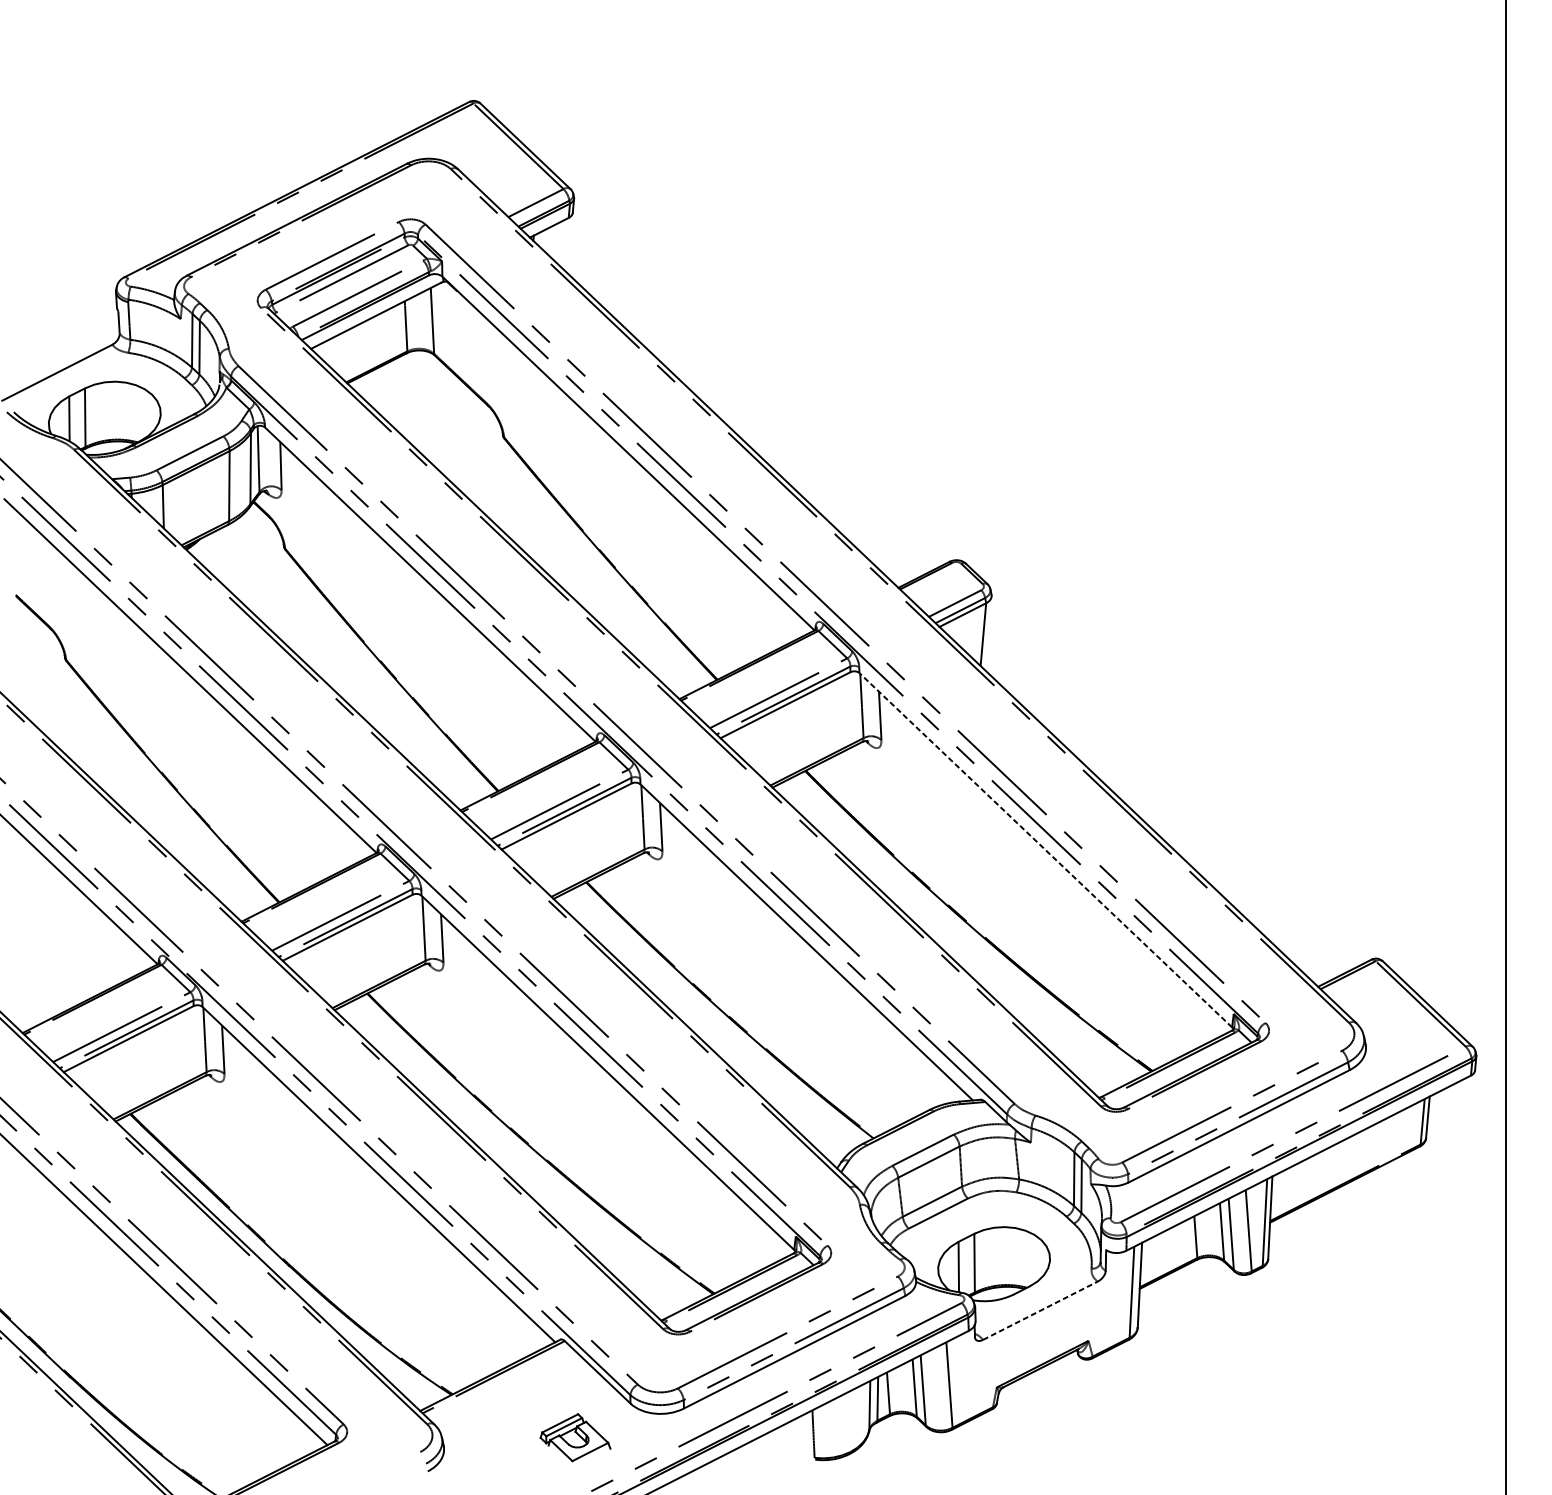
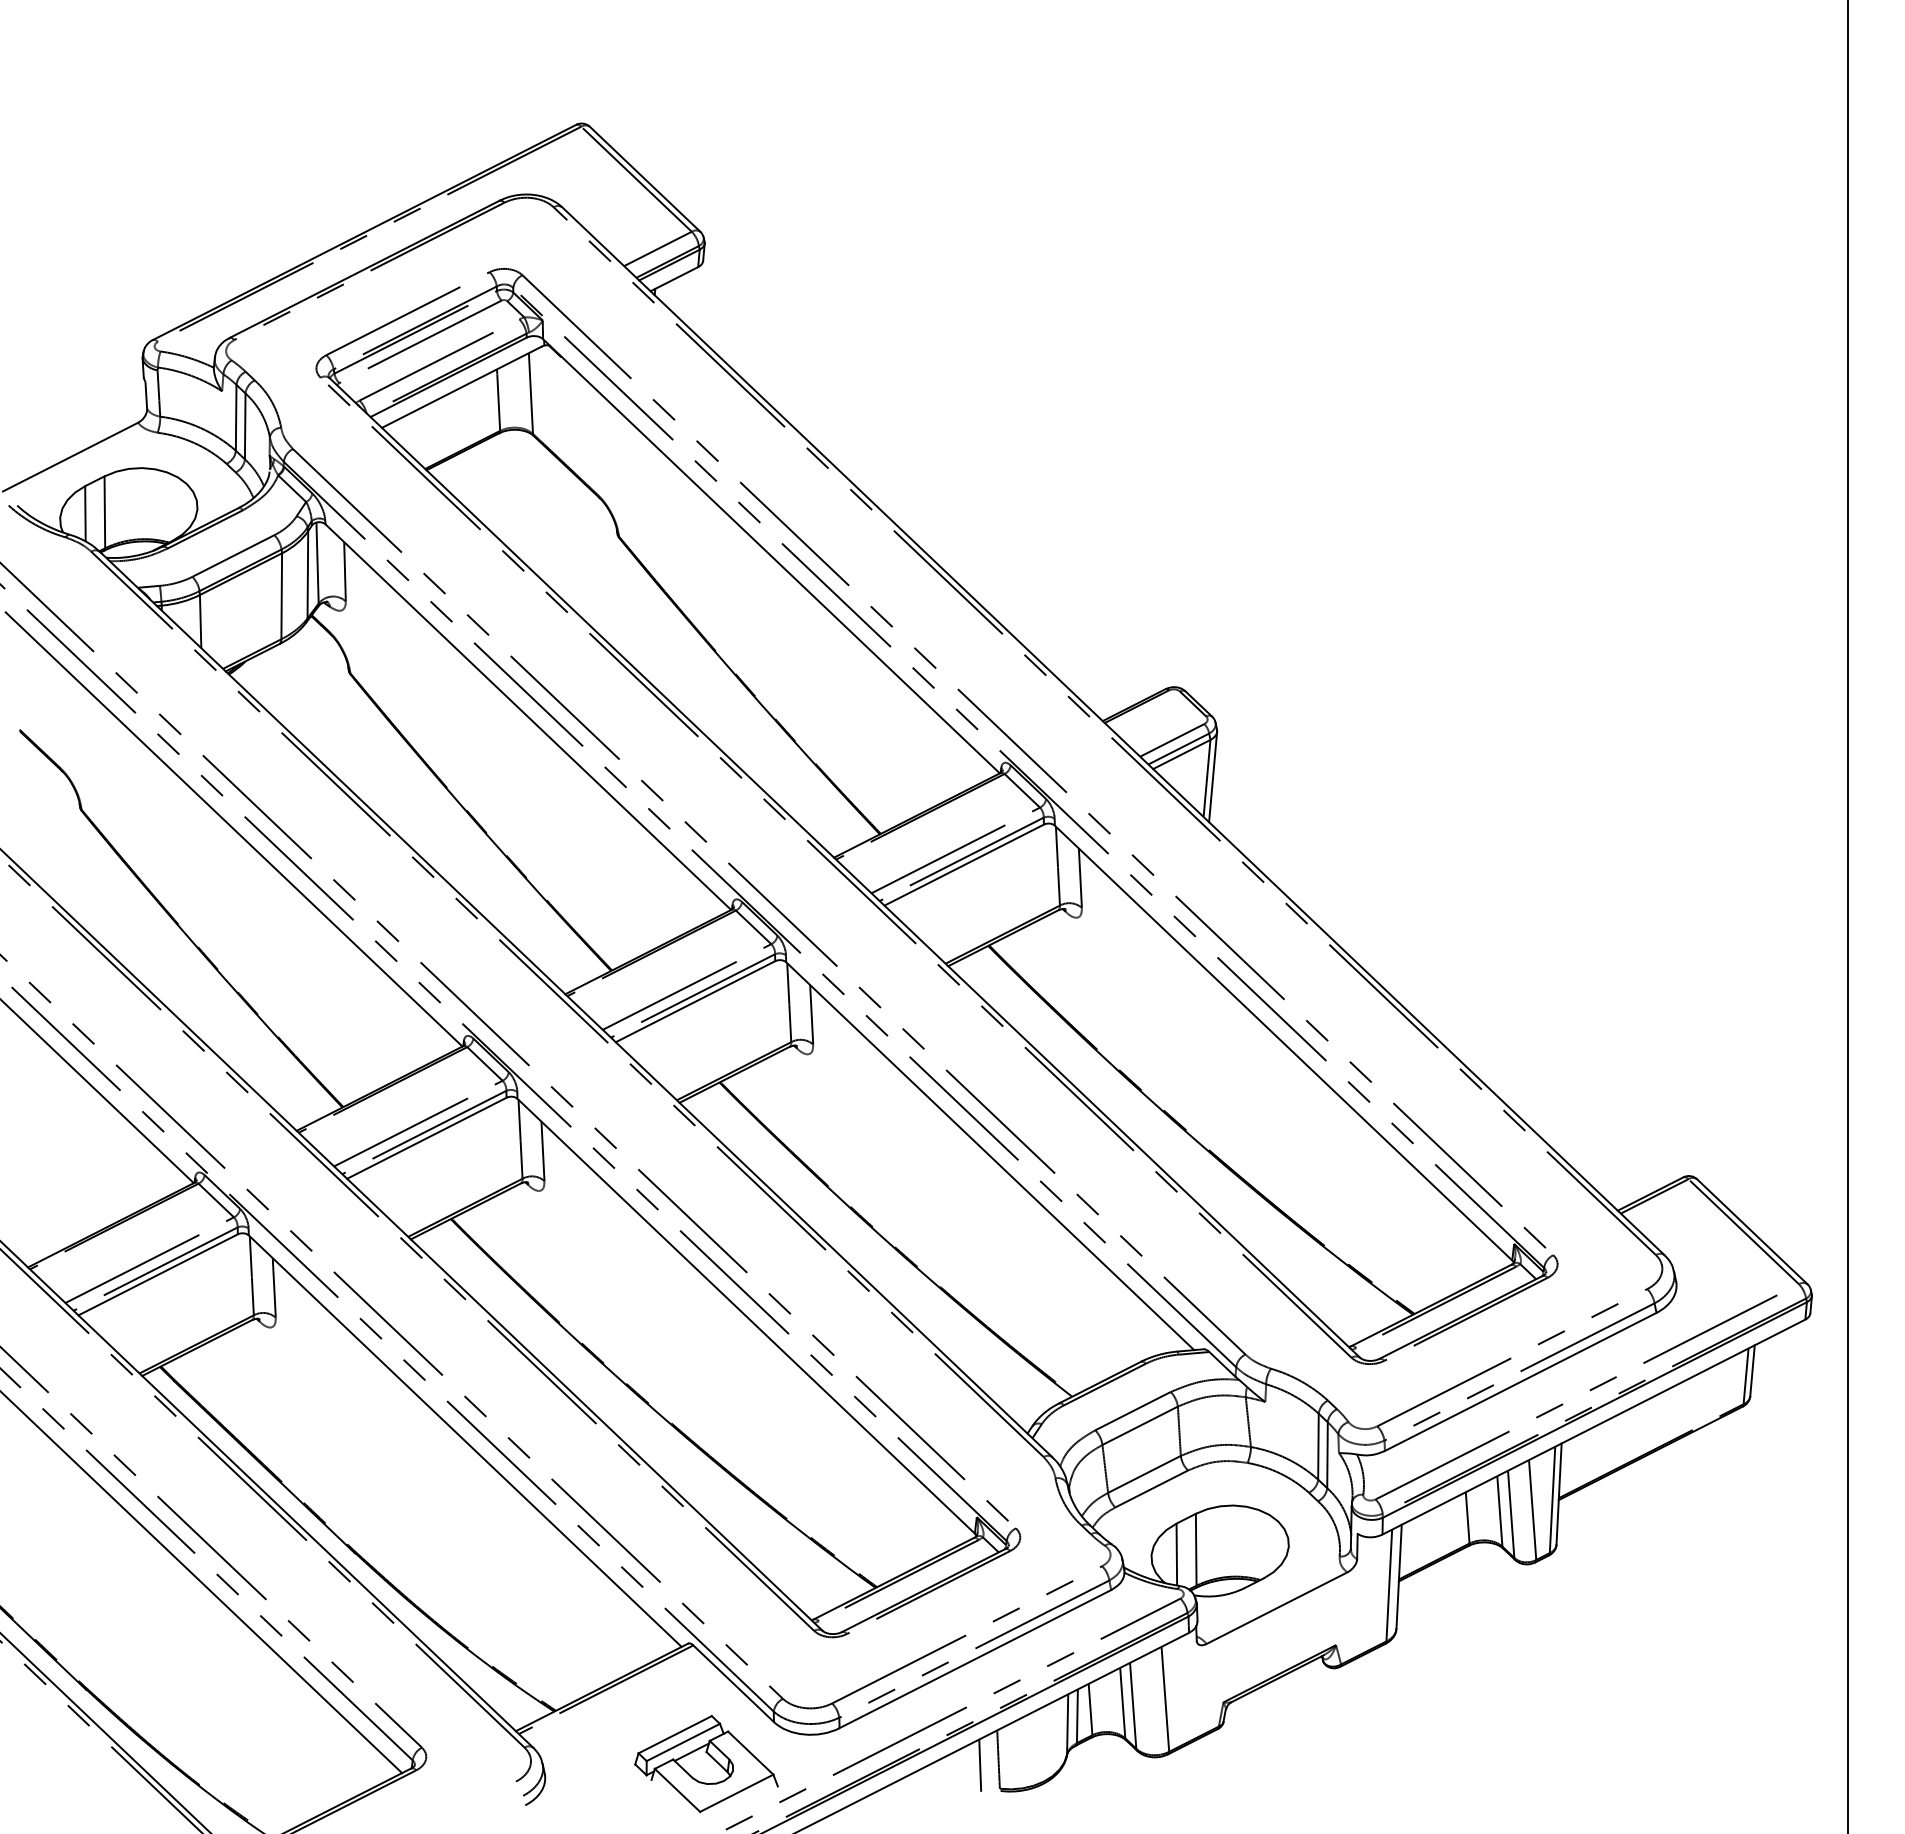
line: (988, 633) -> (1213, 776), added
line: (1045, 850) -> (1283, 1043), dashed -> solid
line: (1040, 1311) -> (1277, 1608), dashed -> solid
part: (575, 1437) -> (706, 1763), size x1.67
line: (798, 1438) -> (980, 1765), added

